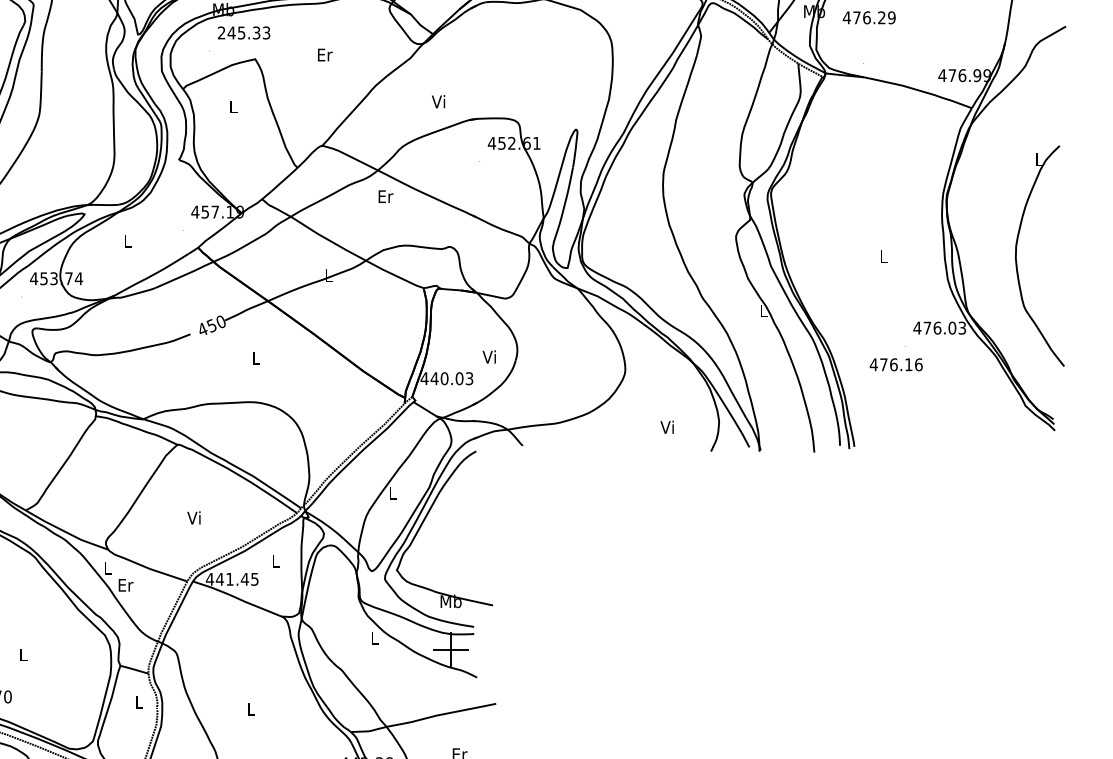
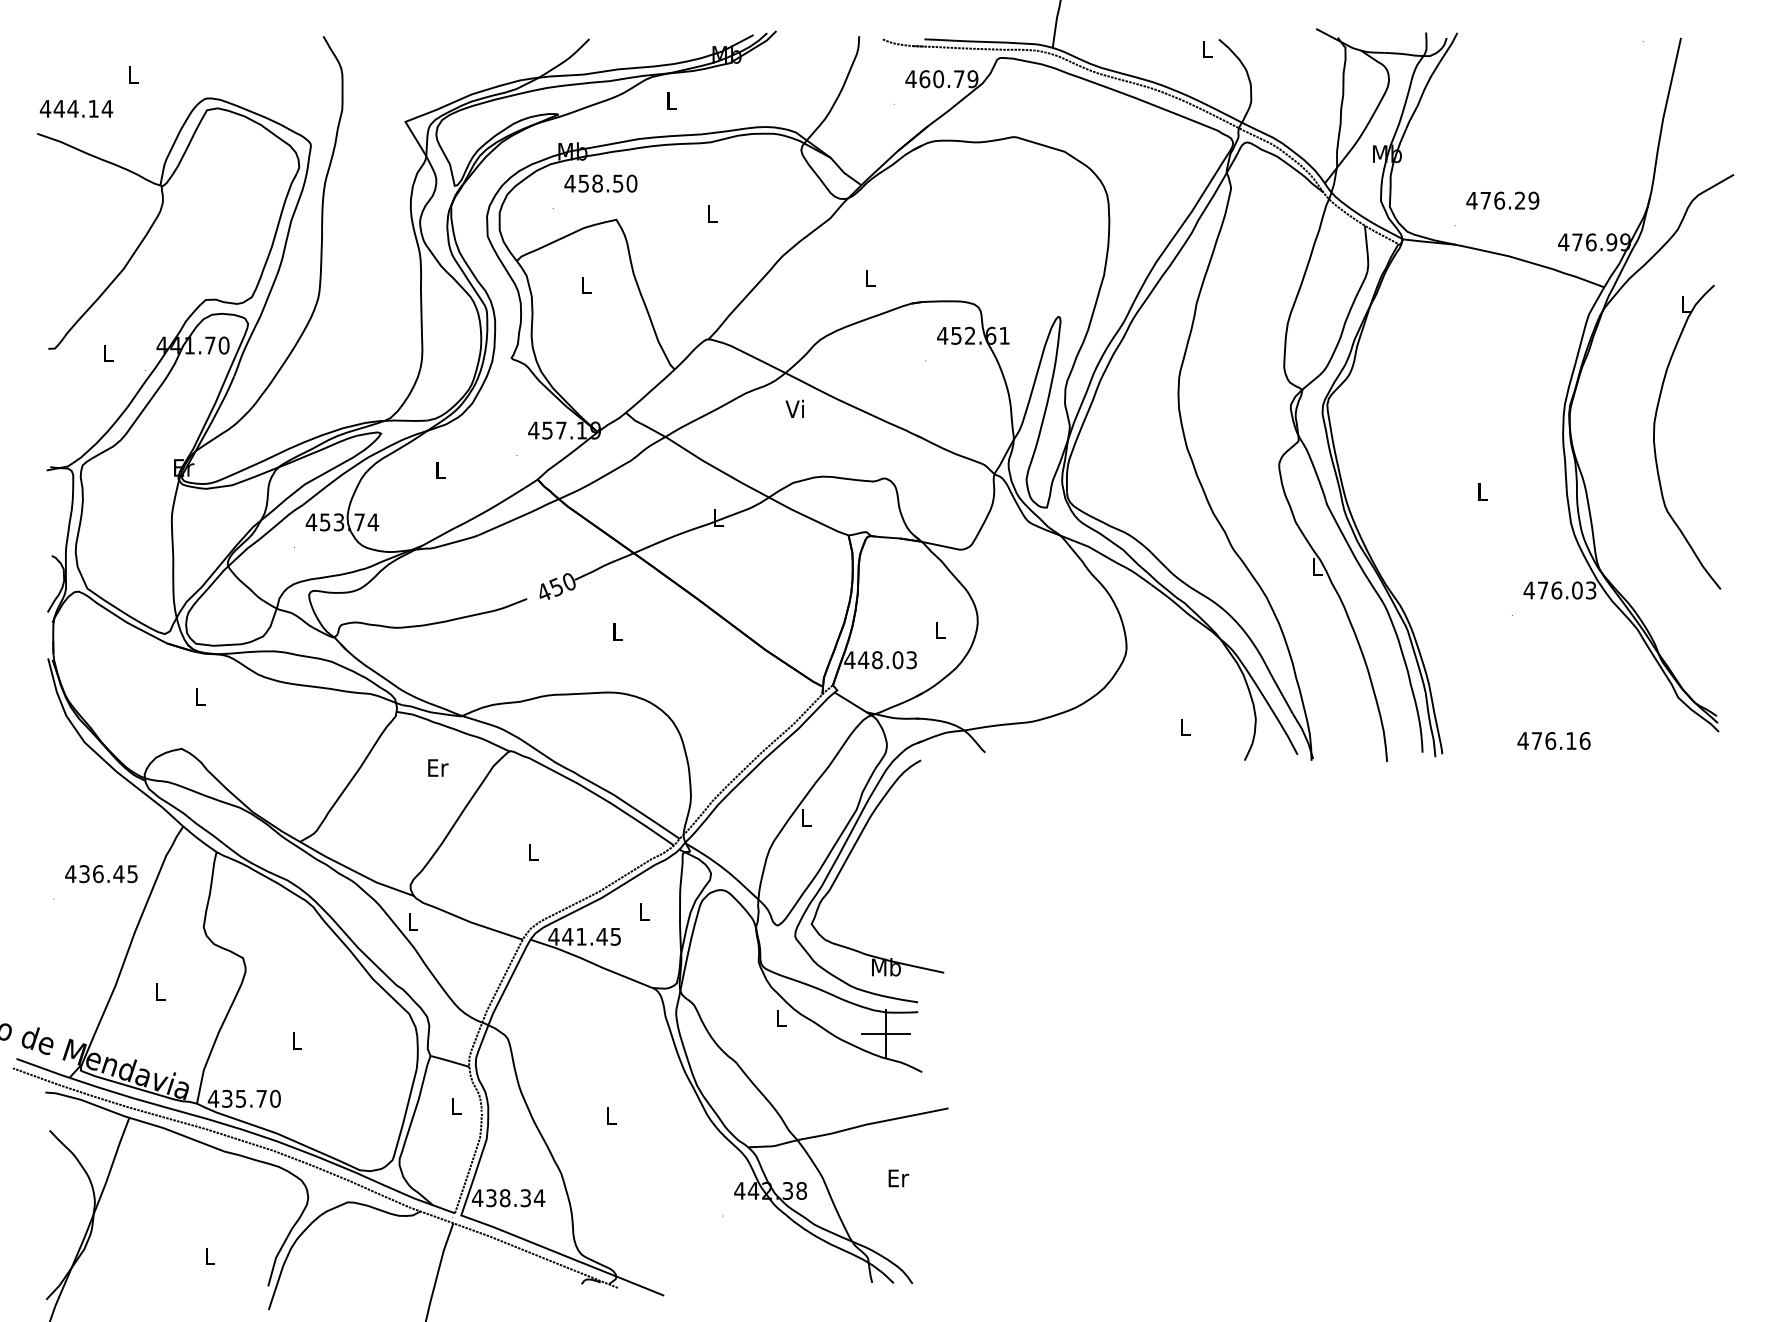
text: (869, 17) -> (1502, 200), moved
text: (243, 32) -> (600, 183), 245.33 -> 458.50
text: (324, 54) -> (712, 213), Er -> L
text: (438, 101) -> (868, 278), Vi -> L
text: (385, 196) -> (795, 408), Er -> Vi
part: (1017, 250) -> (1655, 429), moved
text: (488, 357) -> (938, 630), Vi -> L
text: (895, 364) -> (1553, 740), moved
text: (444, 378) -> (877, 659), 440.03 -> 448.03
text: (667, 427) -> (1184, 727), Vi -> L
text: (193, 518) -> (531, 852), Vi -> L
text: (126, 584) -> (438, 767), moved

